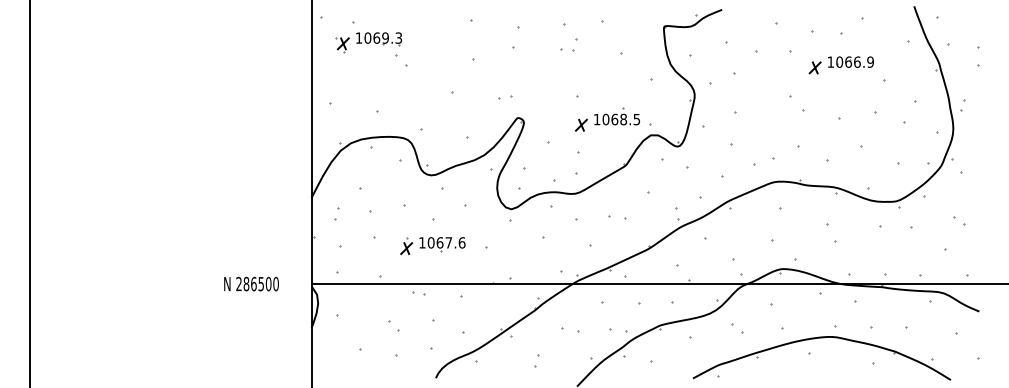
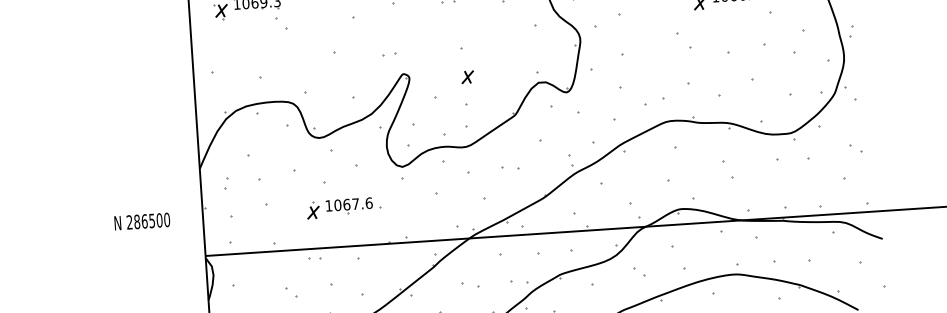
part: (617, 116) -> (503, 65), removed
part: (432, 245) -> (339, 207), moved
text: (251, 283) -> (142, 220), moved

